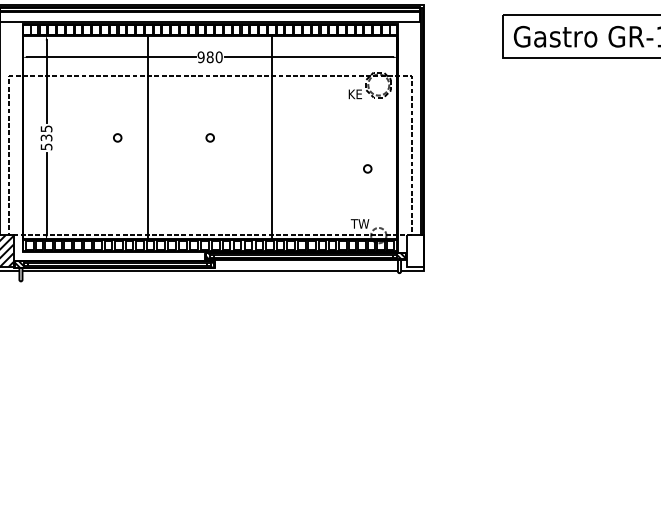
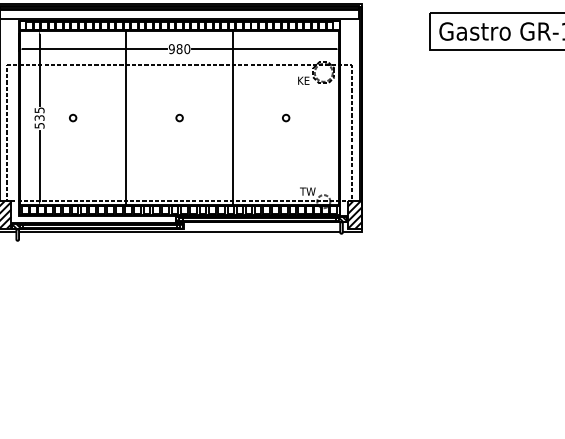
circle: (117, 137) -> (72, 117), moved
circle: (367, 168) -> (285, 117), moved
hatch: (414, 251) -> (354, 215), added

